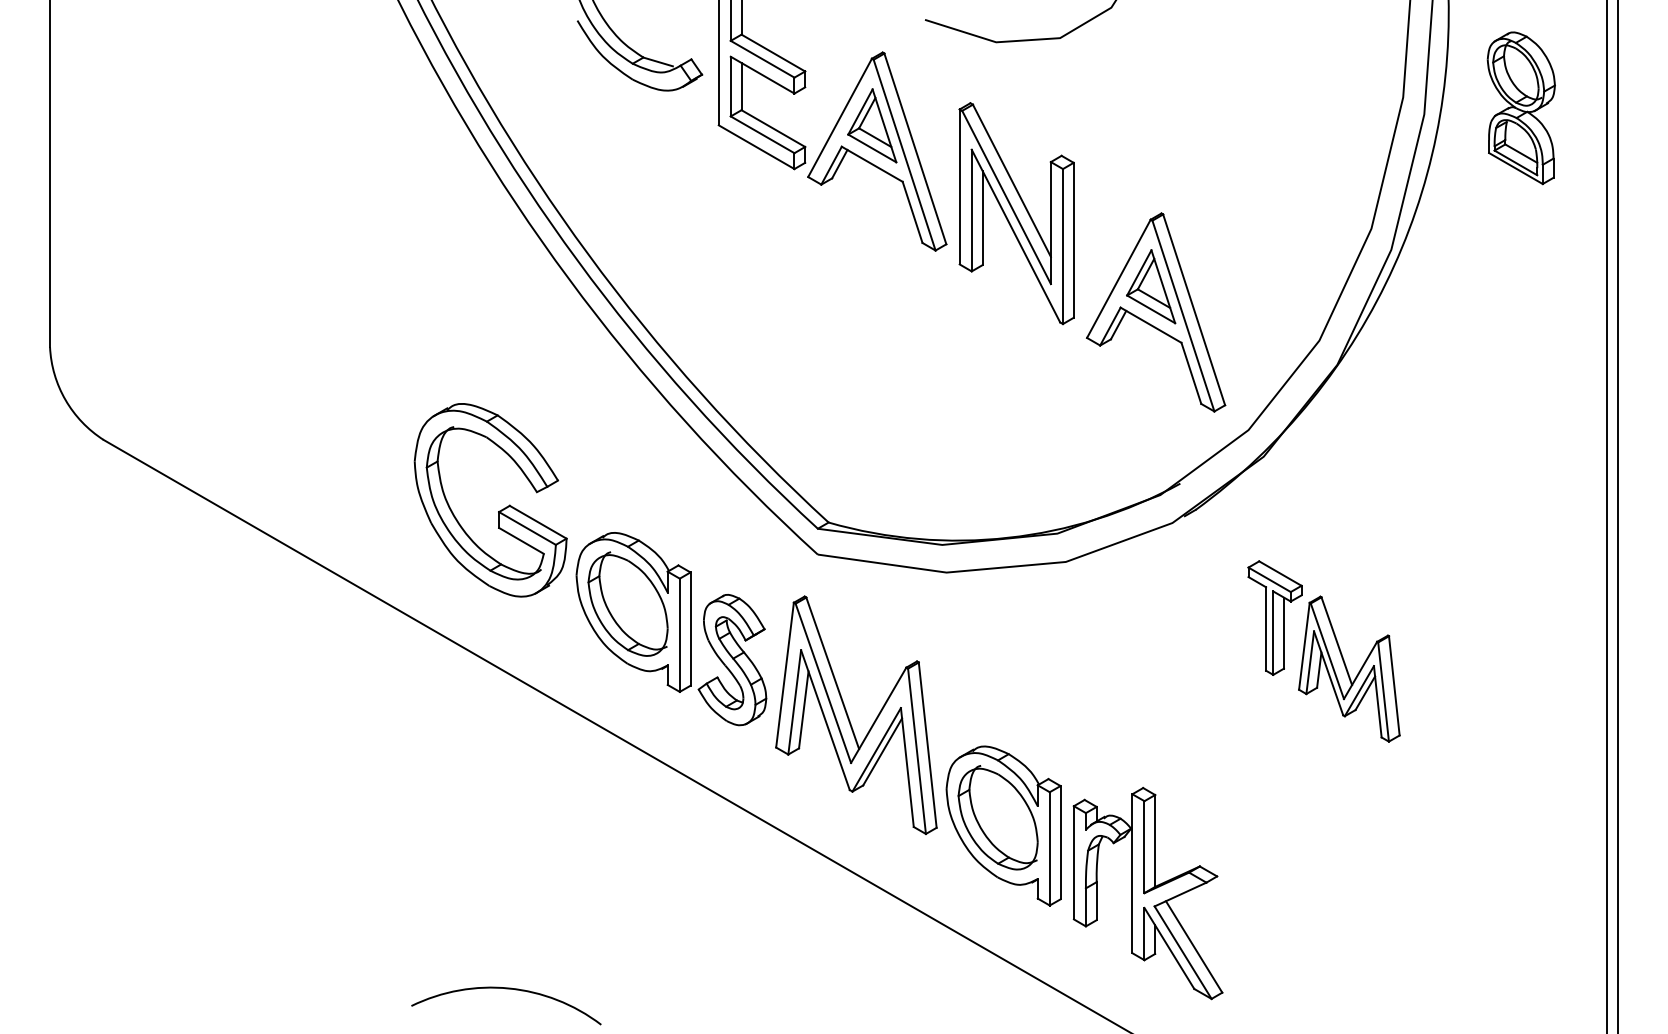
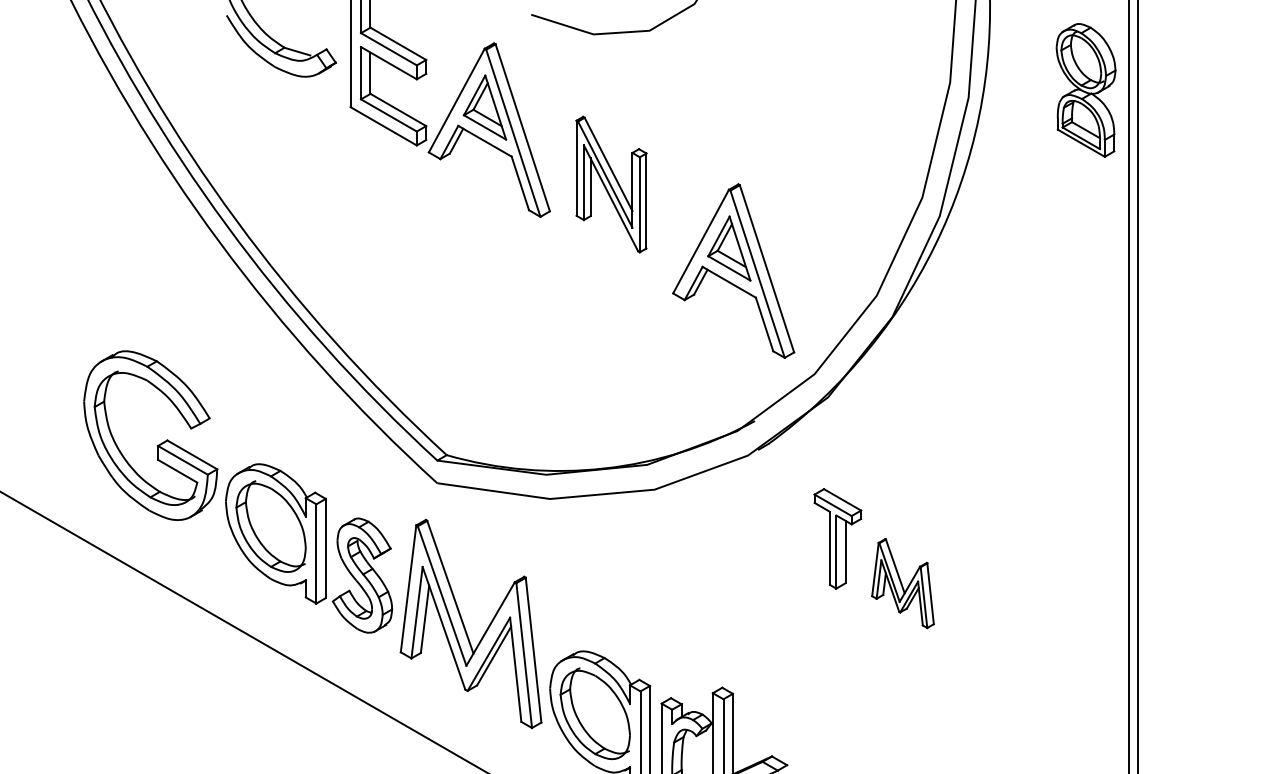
part: (1520, 108) -> (1085, 90), moved
part: (1016, 213) -> (611, 184), size x0.7
part: (1349, 668) -> (903, 583), size x0.7

